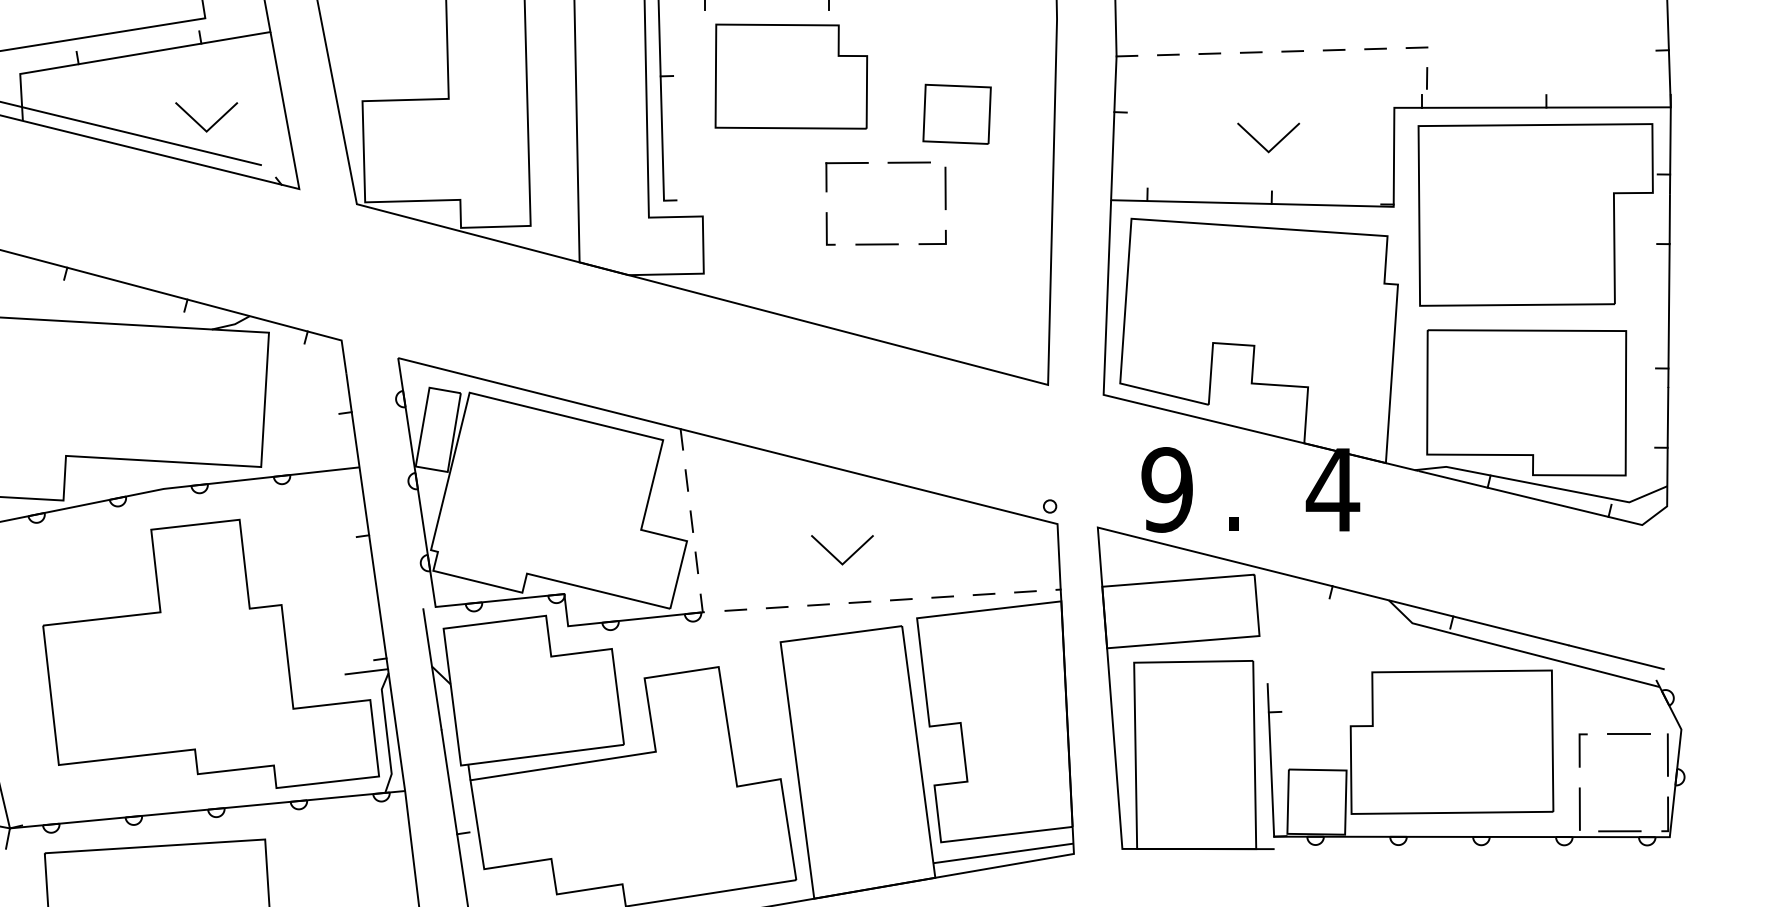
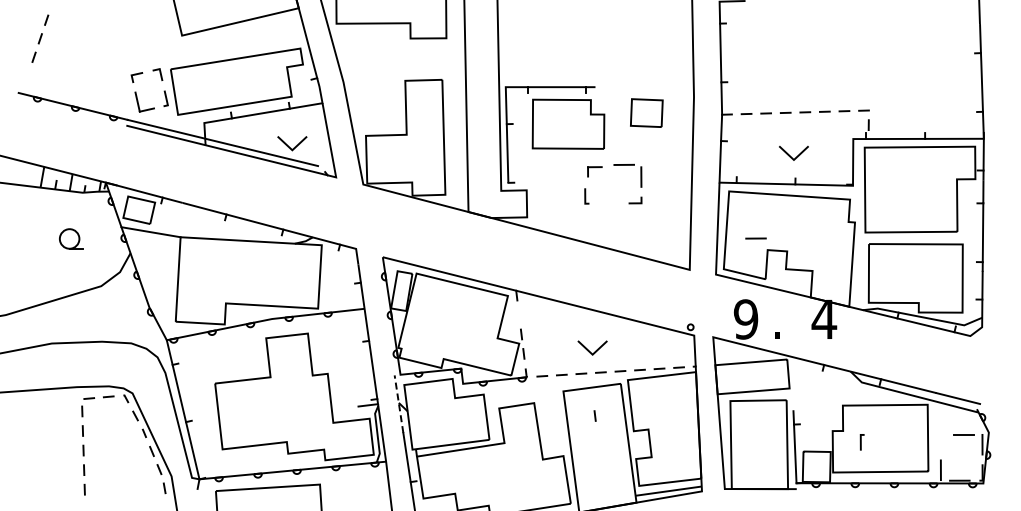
part: (956, 113) -> (646, 112), moved
part: (846, 176) -> (594, 171), size x0.7
line: (876, 244) -> (755, 238), moved
line: (685, 479) -> (594, 415), moved
line: (431, 667) -> (398, 403), solid -> dashed
line: (1581, 750) -> (861, 442), moved

